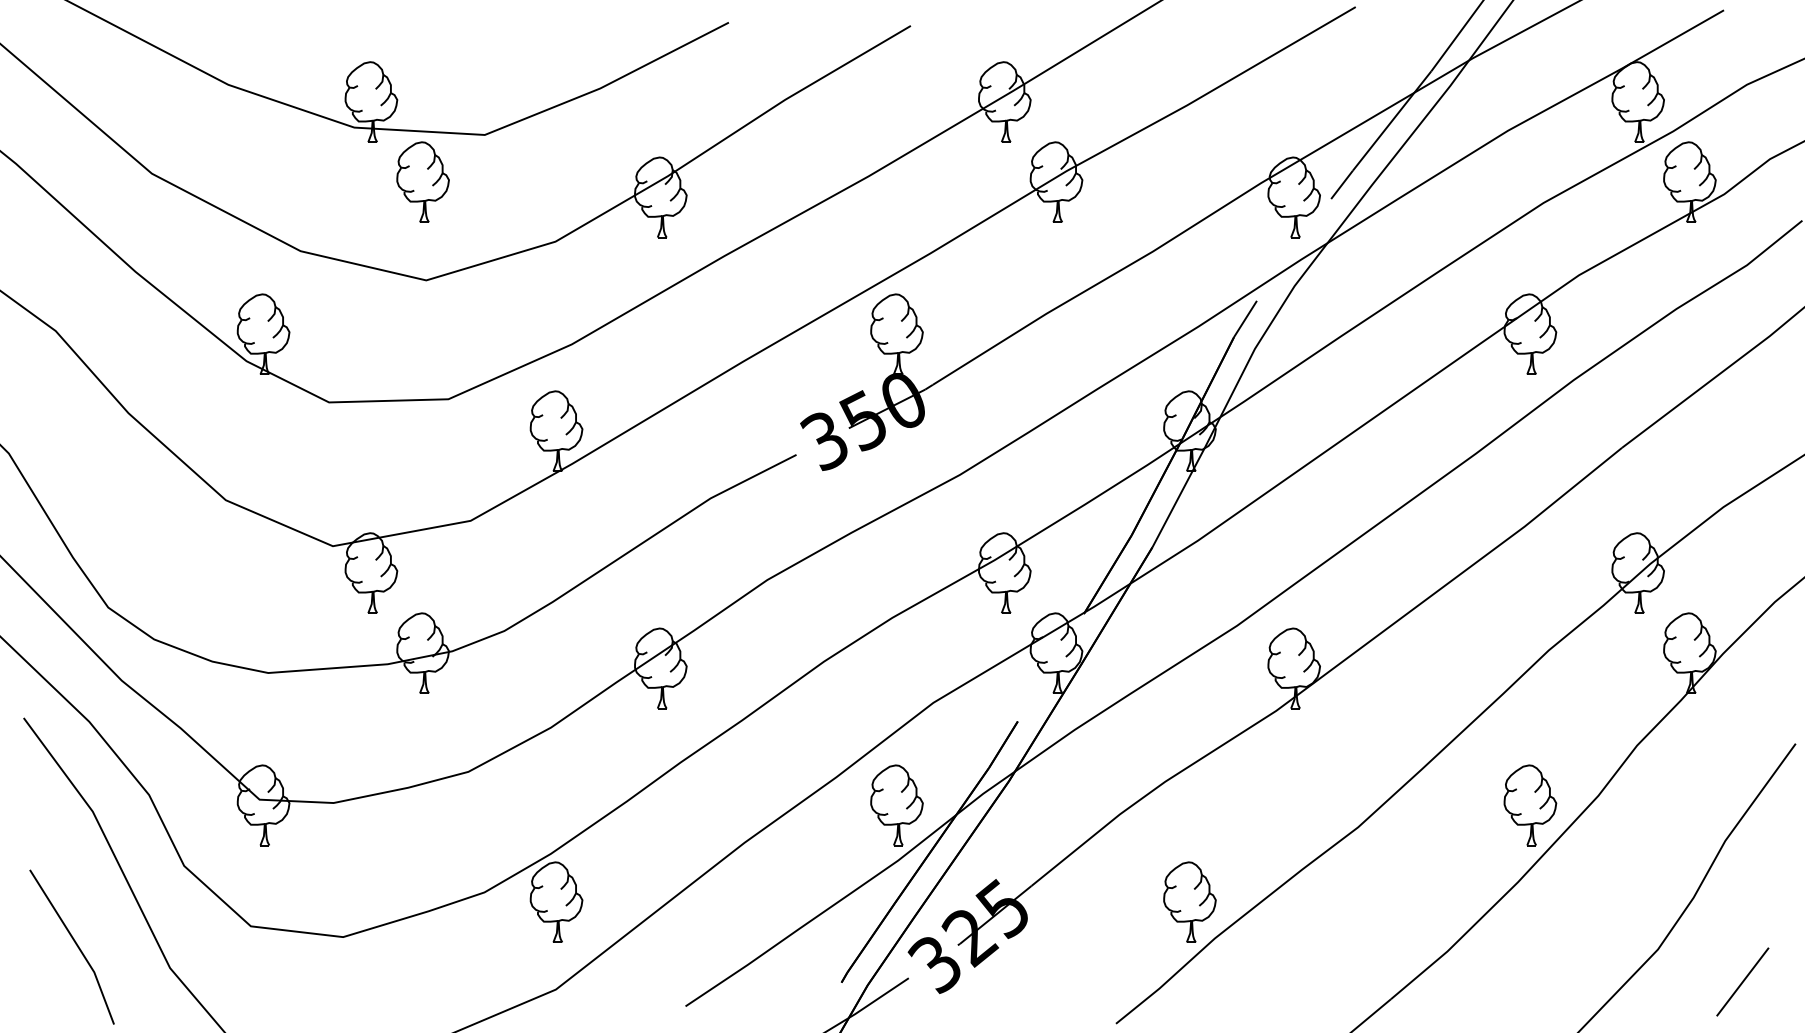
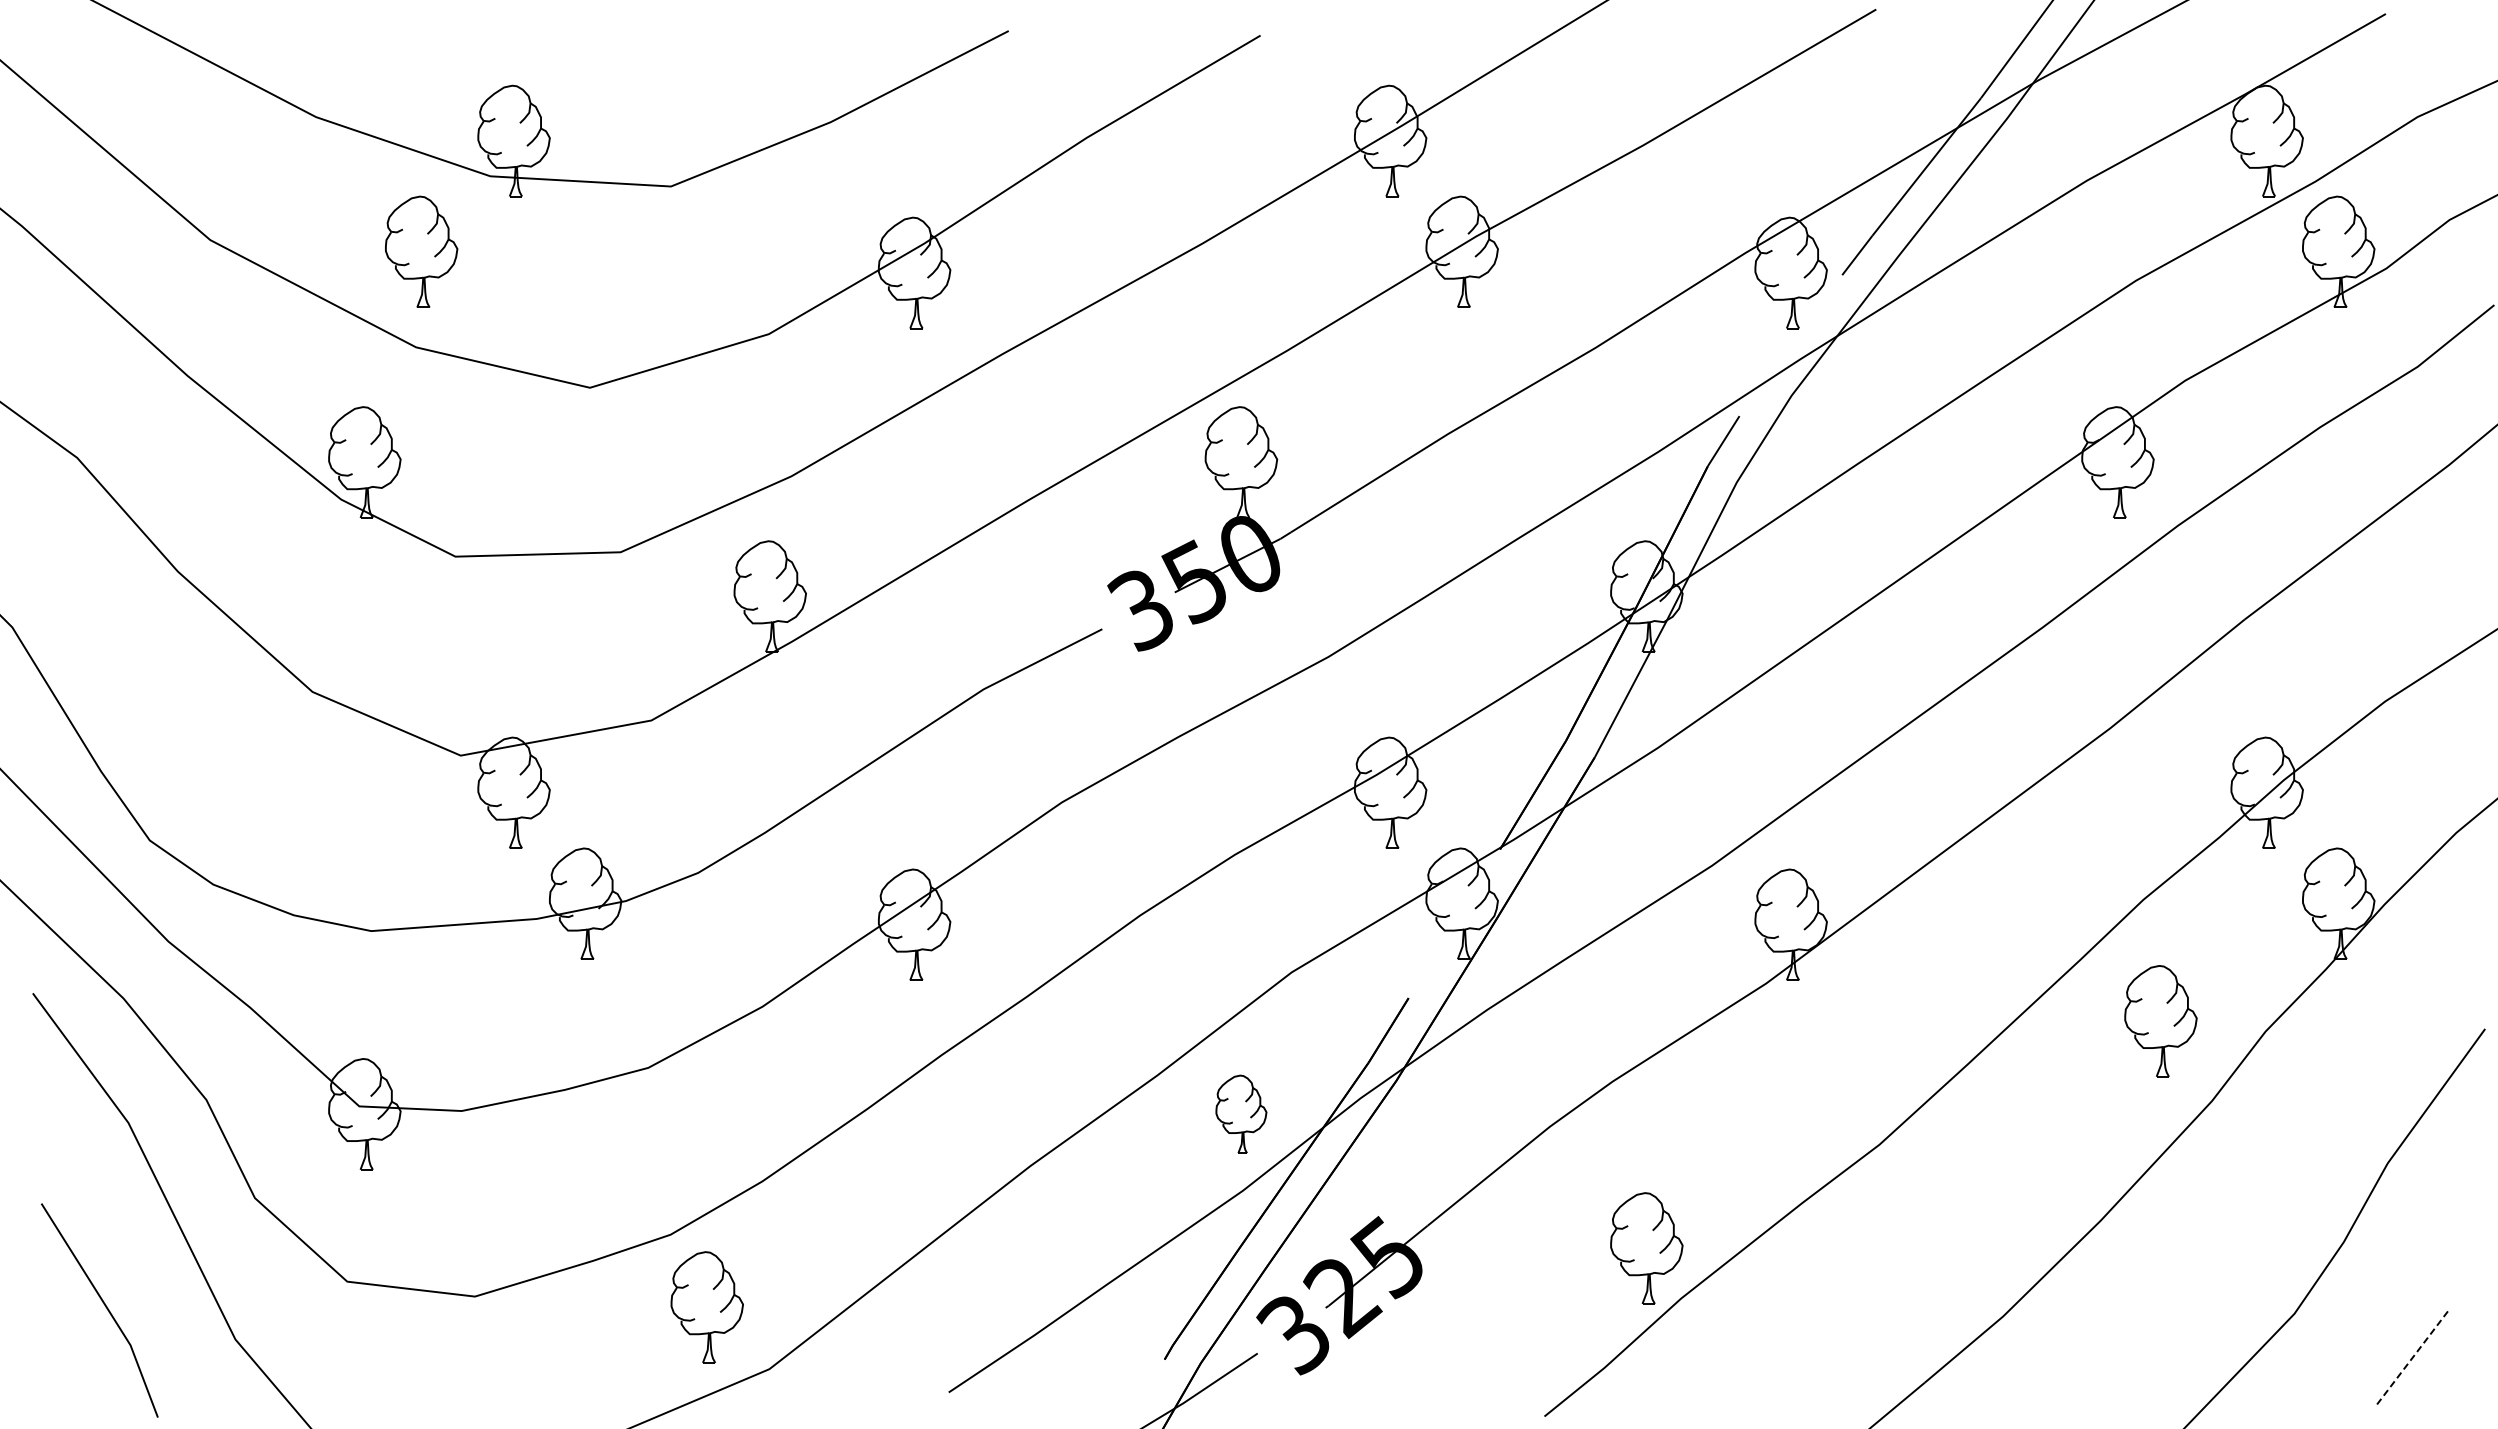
part: (423, 181) -> (421, 251), moved
part: (897, 805) -> (1241, 1114), size x0.7
part: (1530, 805) -> (2160, 1021), moved
part: (556, 902) -> (706, 1307), moved
line: (1742, 981) -> (2411, 1358), solid -> dashed

